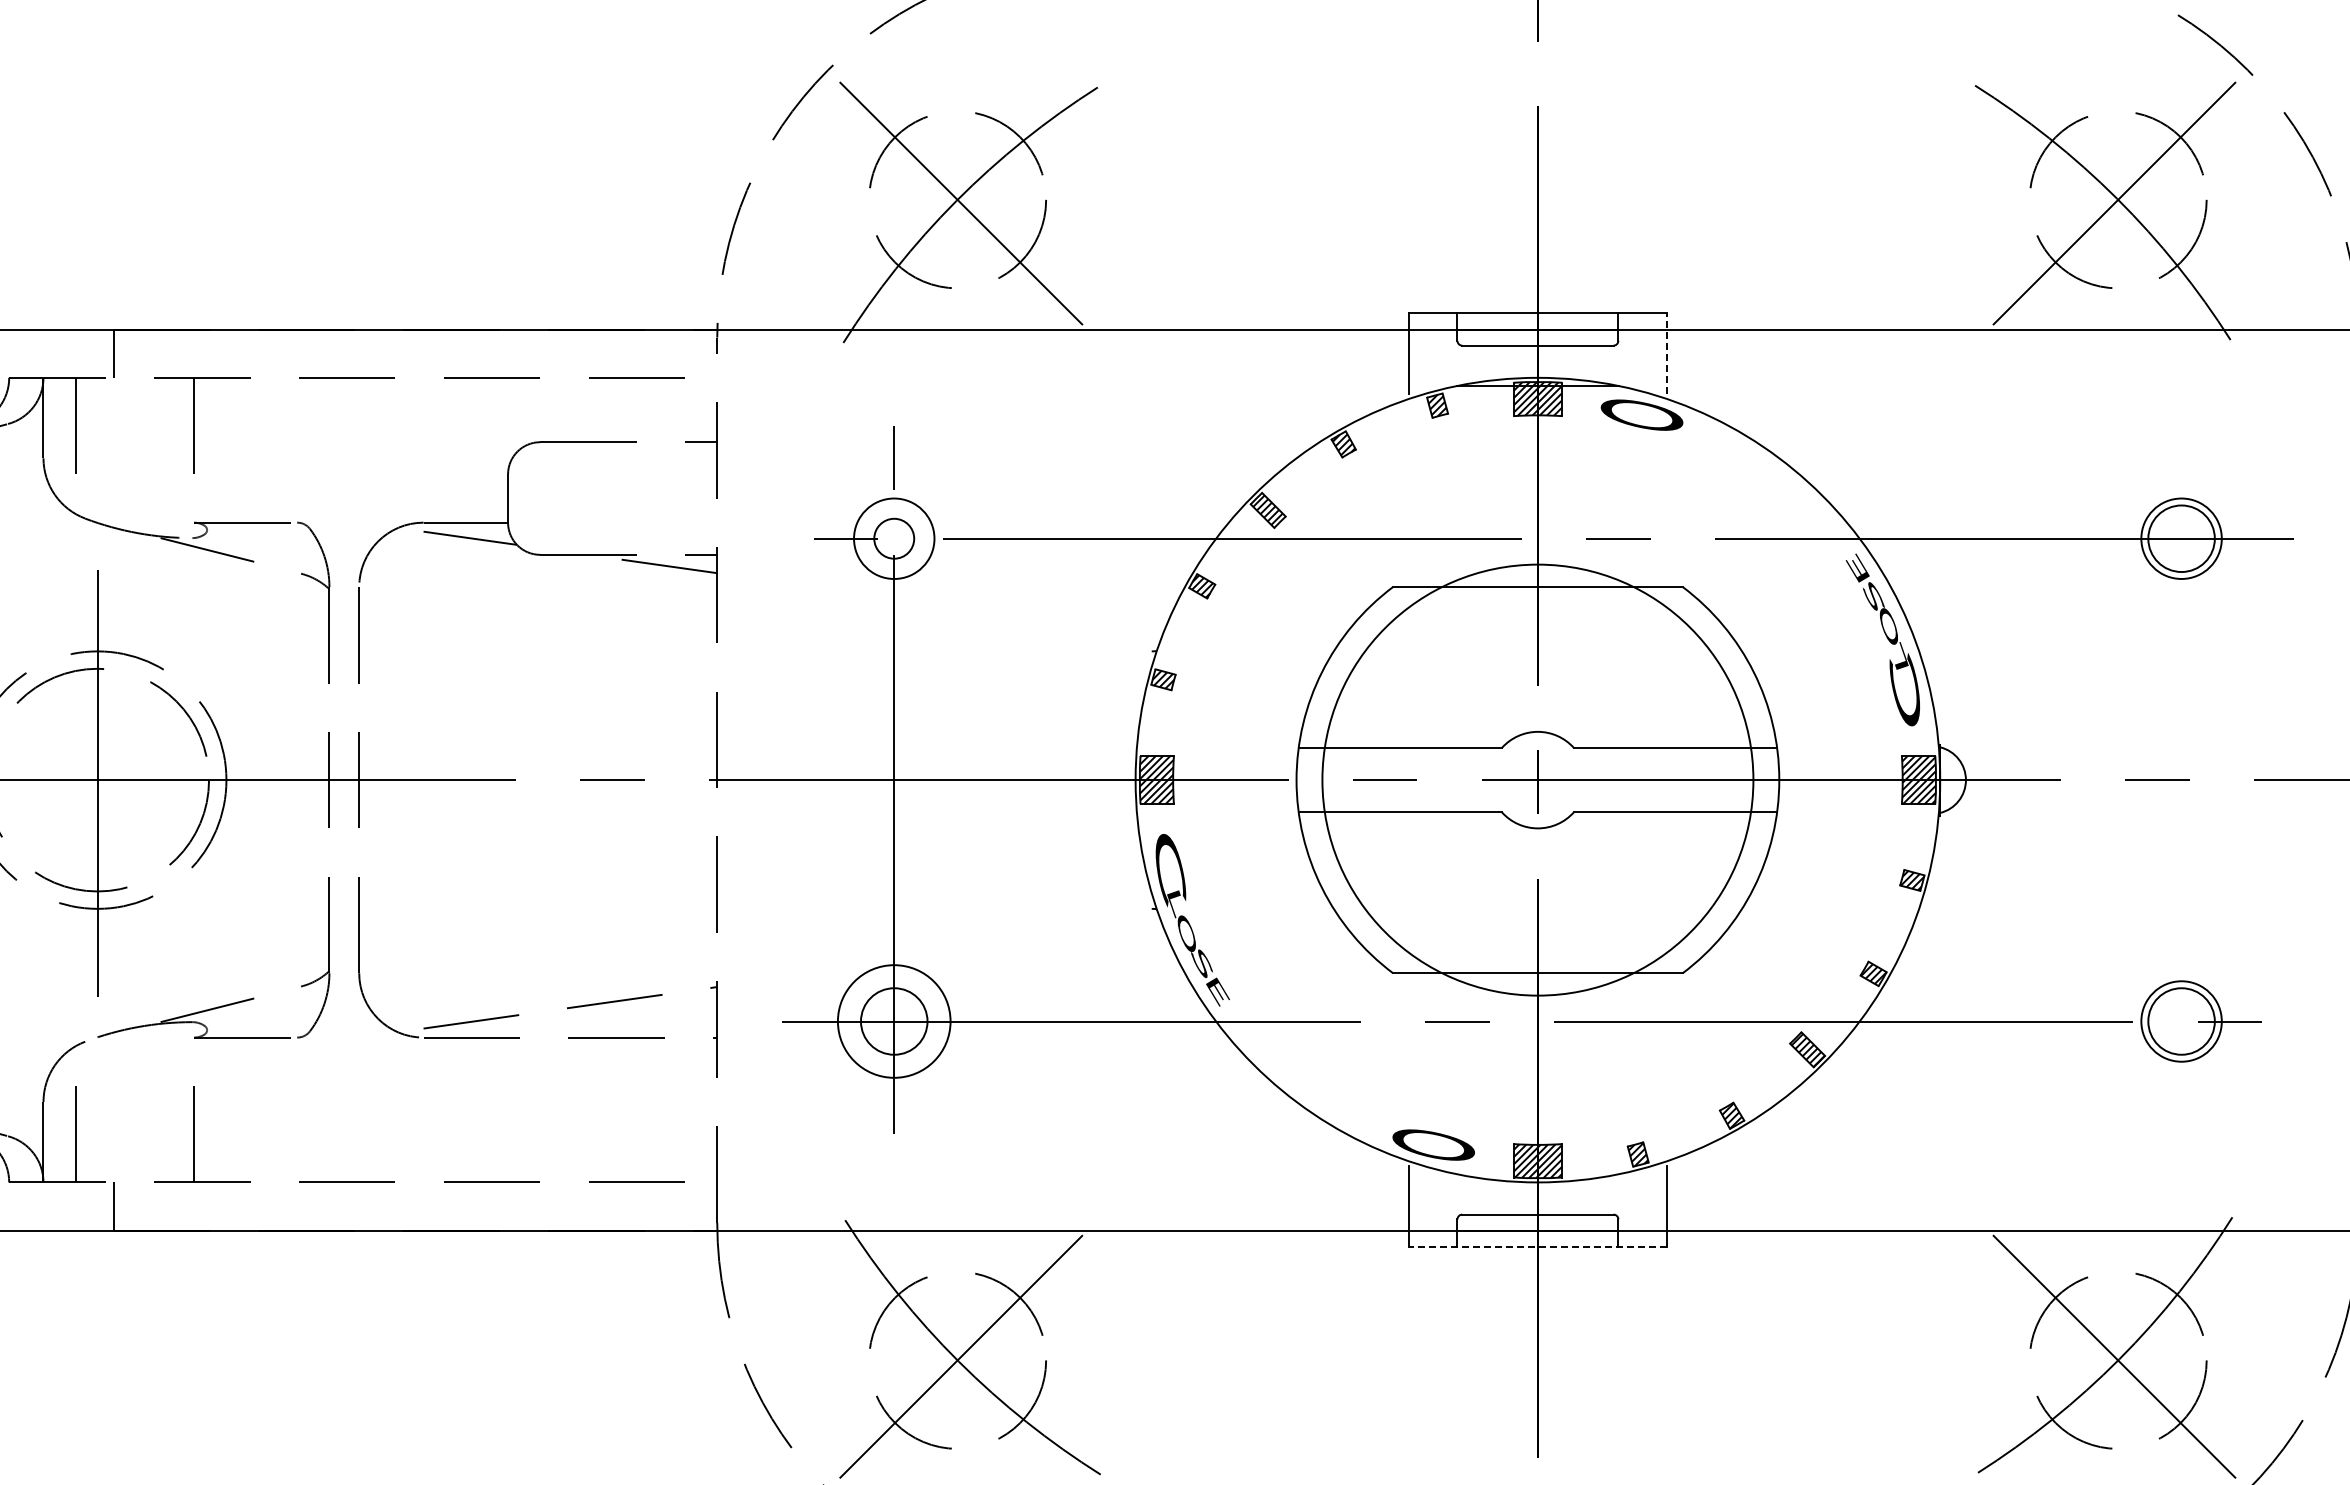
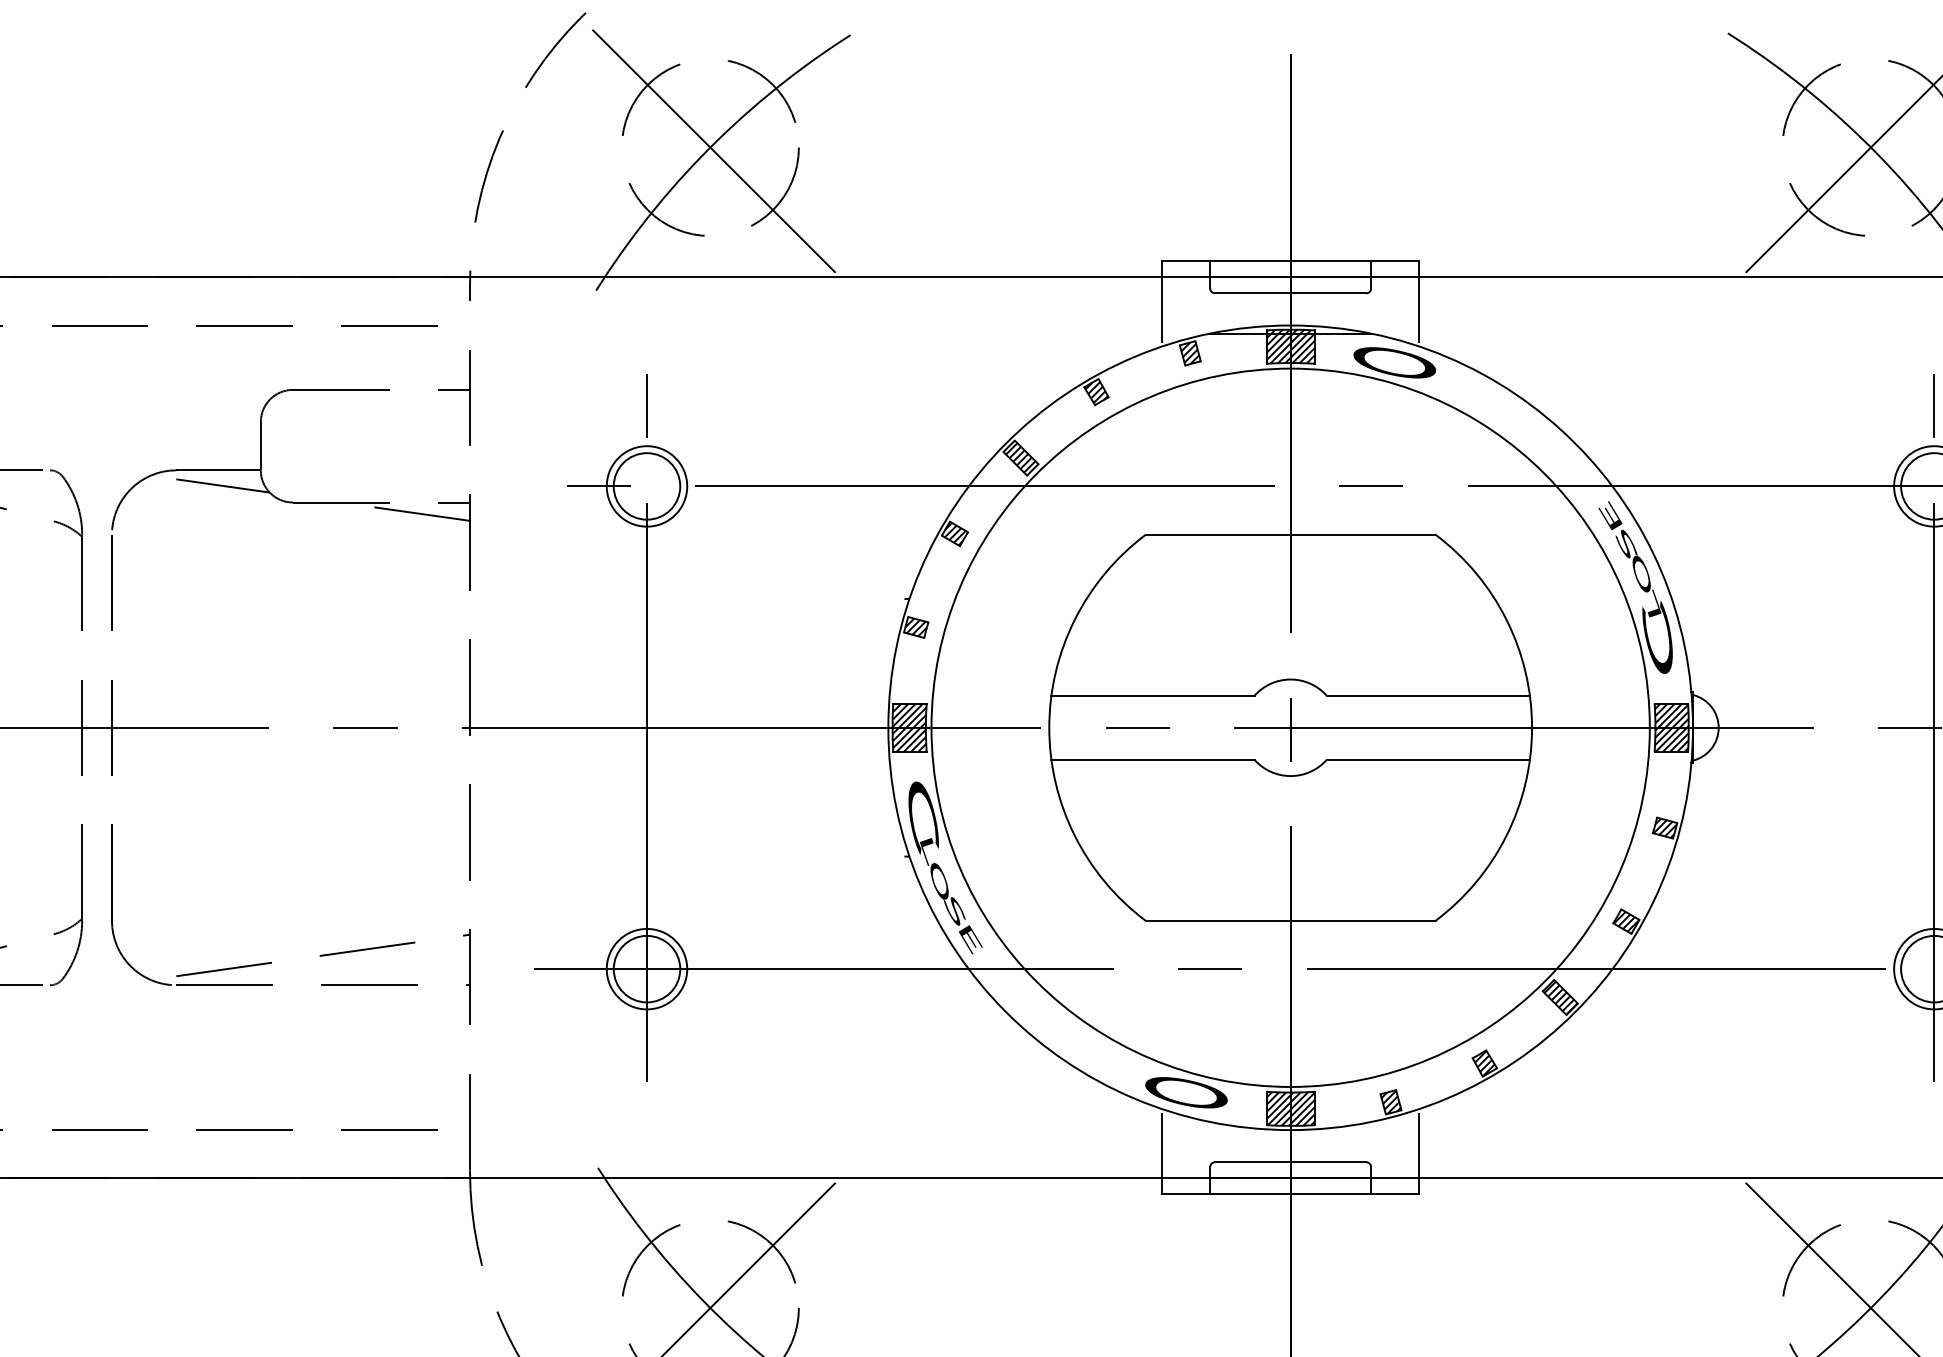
line: (1666, 353) -> (1419, 301), dashed -> solid
circle: (893, 538) -> (646, 486), size x1.67
circle: (1537, 779) -> (1290, 727), size x1.67
line: (2181, 780) -> (1934, 728), added
circle: (894, 1021) -> (647, 969), size x0.71
line: (1537, 1246) -> (1290, 1194), dashed -> solid

